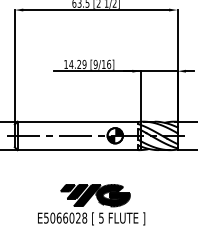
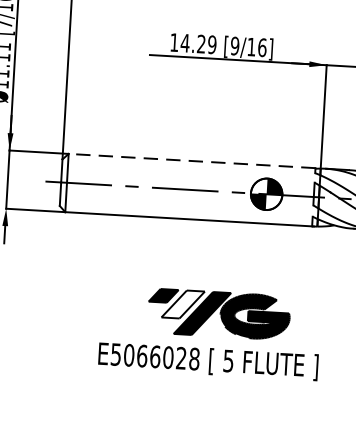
line: (77, 121) -> (191, 160), solid -> dashed
fill: (77, 191) -> (182, 303), removed

